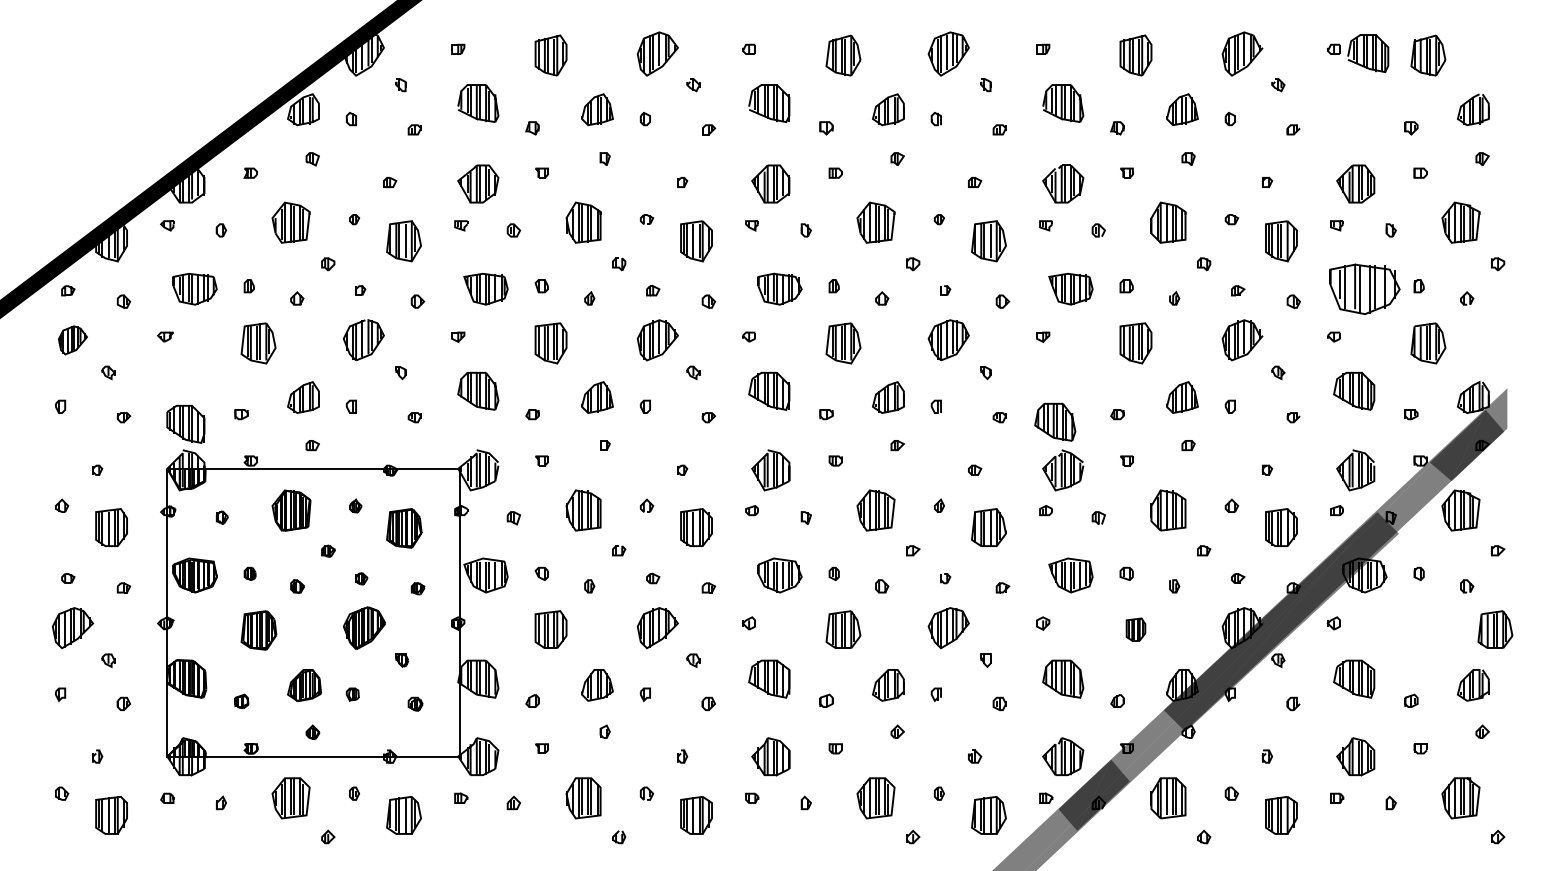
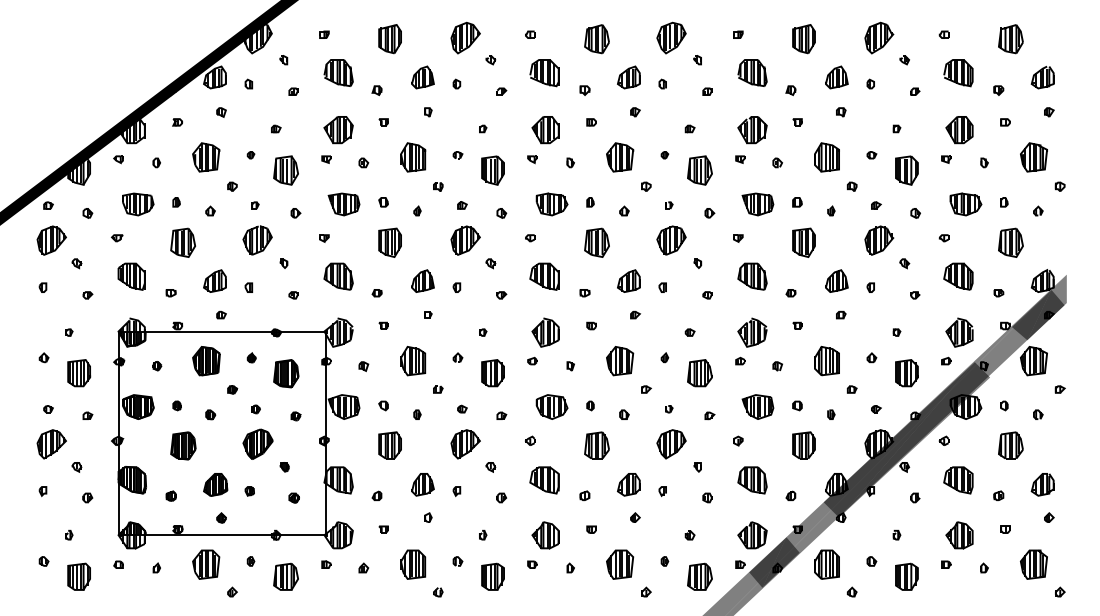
part: (1368, 53) -> (958, 73), moved
part: (1364, 288) -> (965, 203), size x0.62
part: (72, 340) -> (51, 240), size x1.43
part: (1055, 421) -> (752, 276), moved
part: (185, 423) -> (131, 276), moved
part: (1135, 629) -> (803, 445), size x1.67
part: (1495, 629) -> (1011, 445), moved

